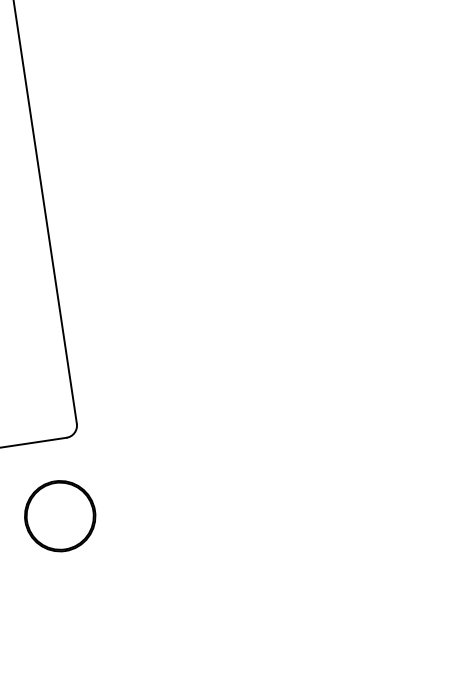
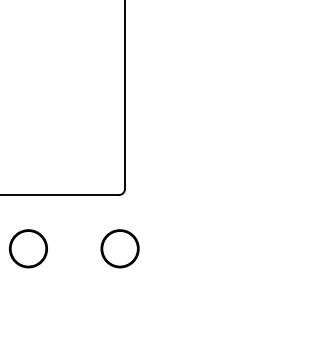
circle: (59, 515) -> (119, 248), moved

